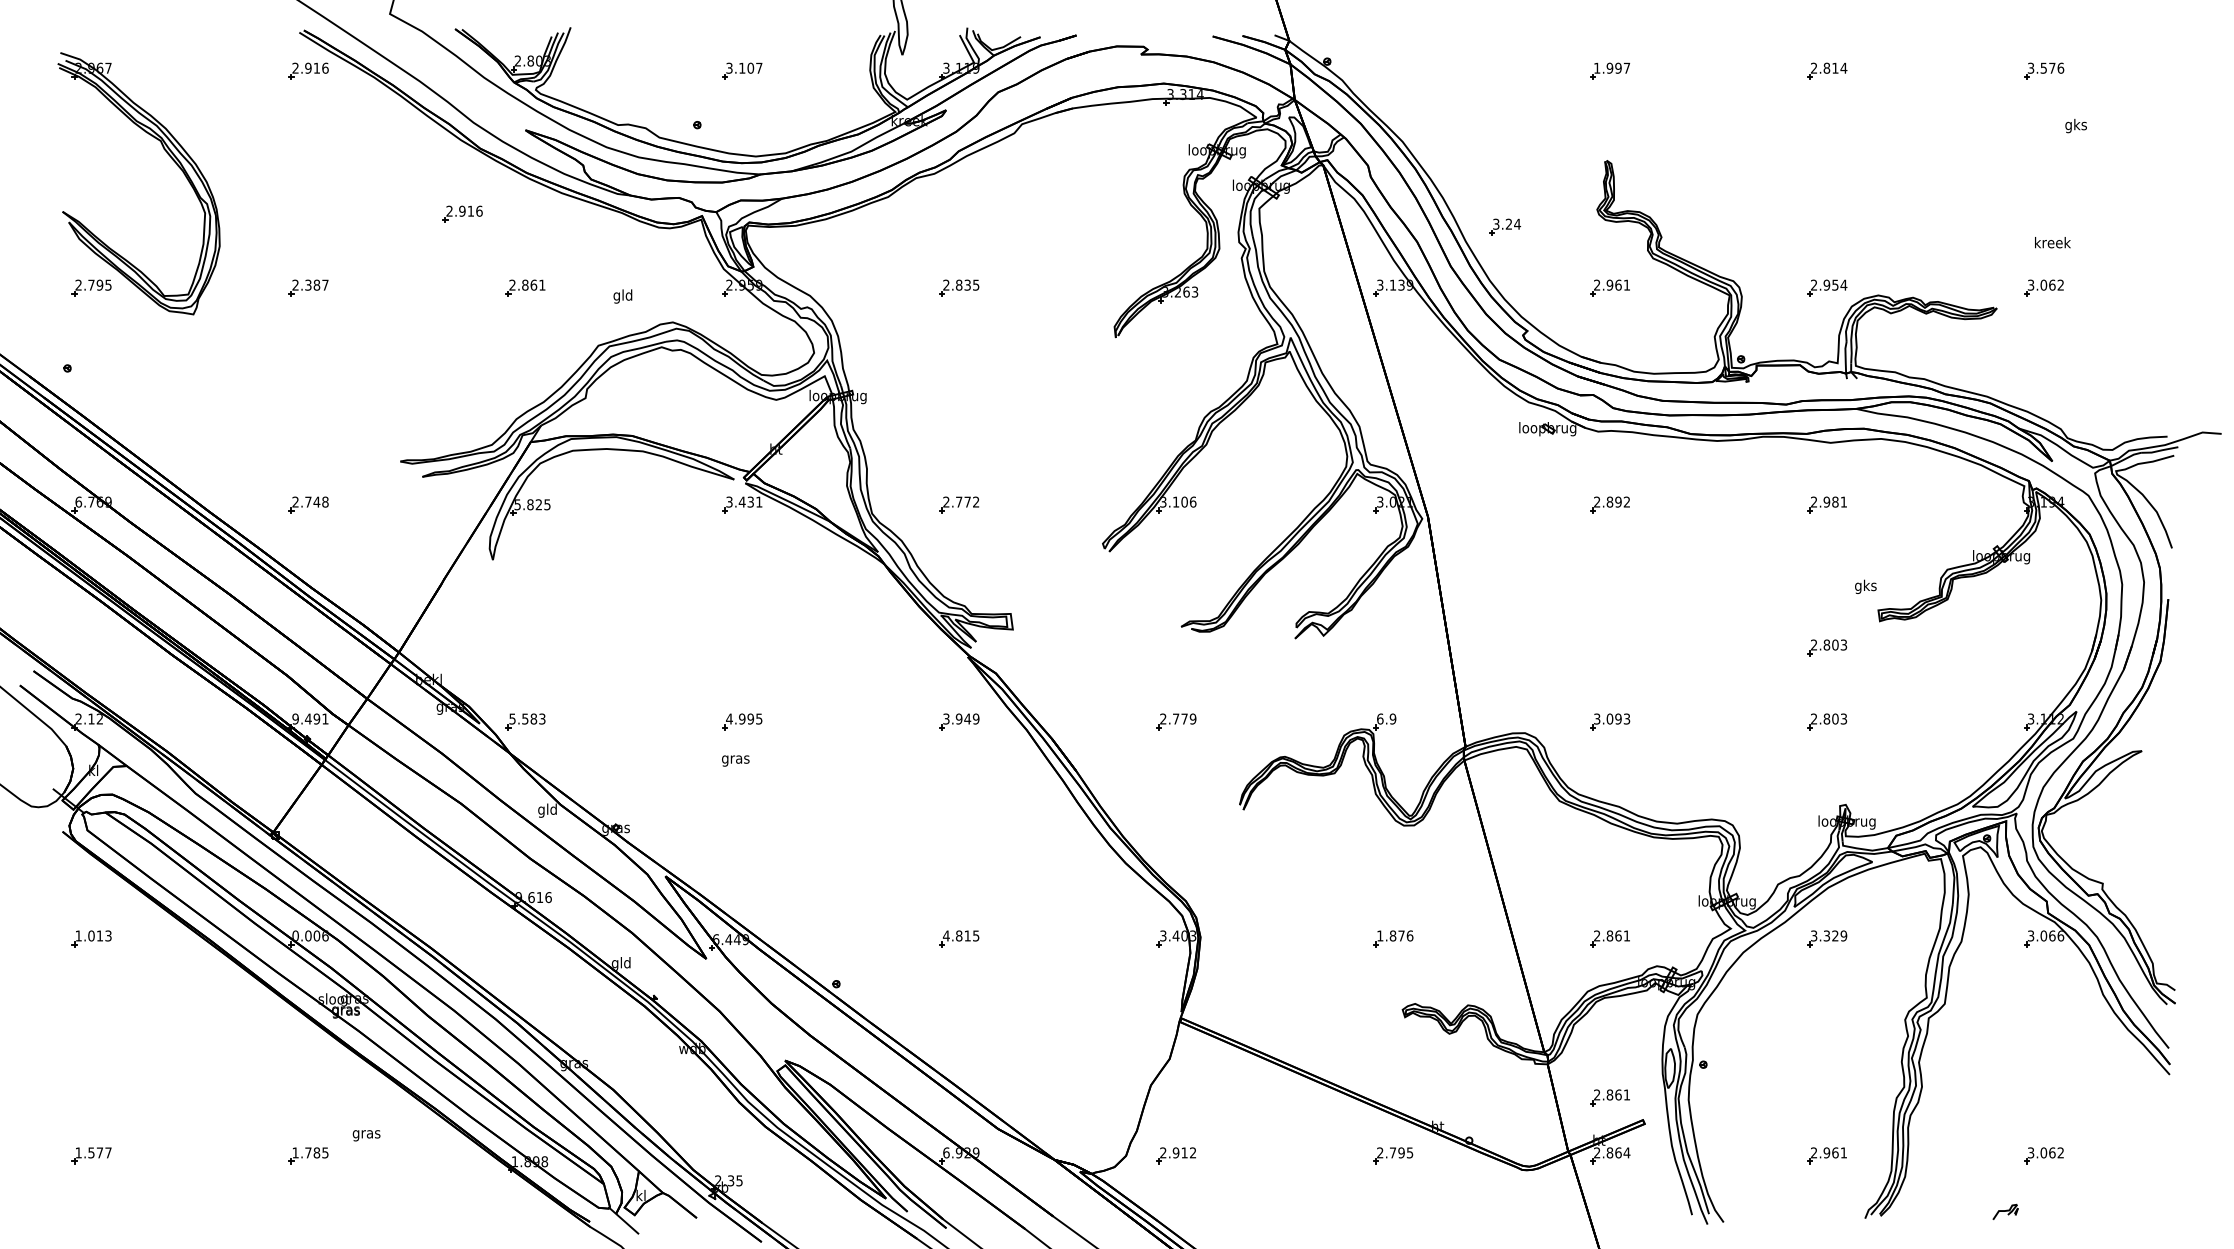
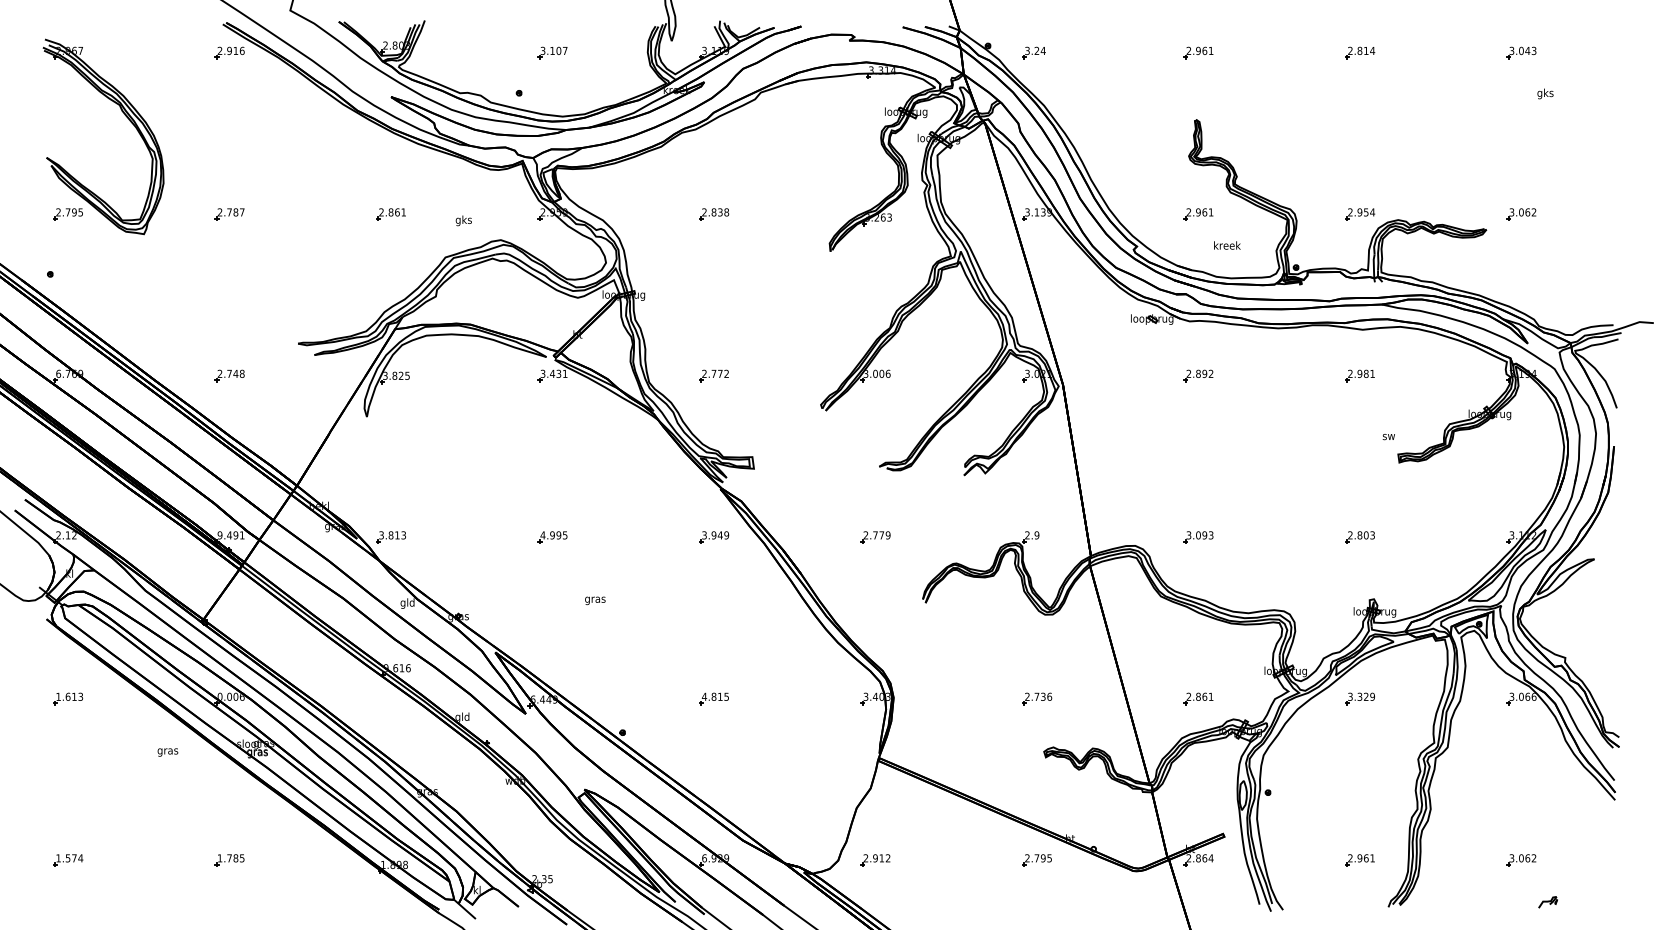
text: (1612, 67) -> (1200, 50), 1.997 -> 2.961
text: (2052, 67) -> (1527, 50), 3.576 -> 3.043
part: (462, 213) -> (344, 159), removed
part: (1504, 226) -> (1033, 52), moved
text: (2052, 242) -> (1227, 245), moved
text: (308, 284) -> (229, 211), 2.387 -> 2.787
text: (976, 284) -> (726, 211), 2.835 -> 2.838
text: (622, 296) -> (463, 220), gld -> gks
text: (1175, 501) -> (875, 373), 3.106 -> 3.006
text: (517, 504) -> (385, 375), 5.825 -> 3.825
text: (1865, 586) -> (1388, 436), gks -> sw
part: (1827, 647) -> (1360, 482), removed
text: (523, 718) -> (389, 534), 5.583 -> 3.813
text: (1380, 718) -> (1027, 534), 6.9 -> 2.9
text: (735, 760) -> (595, 600), moved
text: (91, 935) -> (68, 696), 1.013 -> 1.613
text: (1390, 935) -> (1035, 696), 1.876 -> 2.736
part: (1609, 1097) -> (1198, 817), removed
text: (366, 1135) -> (167, 752), moved
text: (108, 1152) -> (80, 858), 1.577 -> 1.574
part: (2005, 1211) -> (1547, 901), moved

